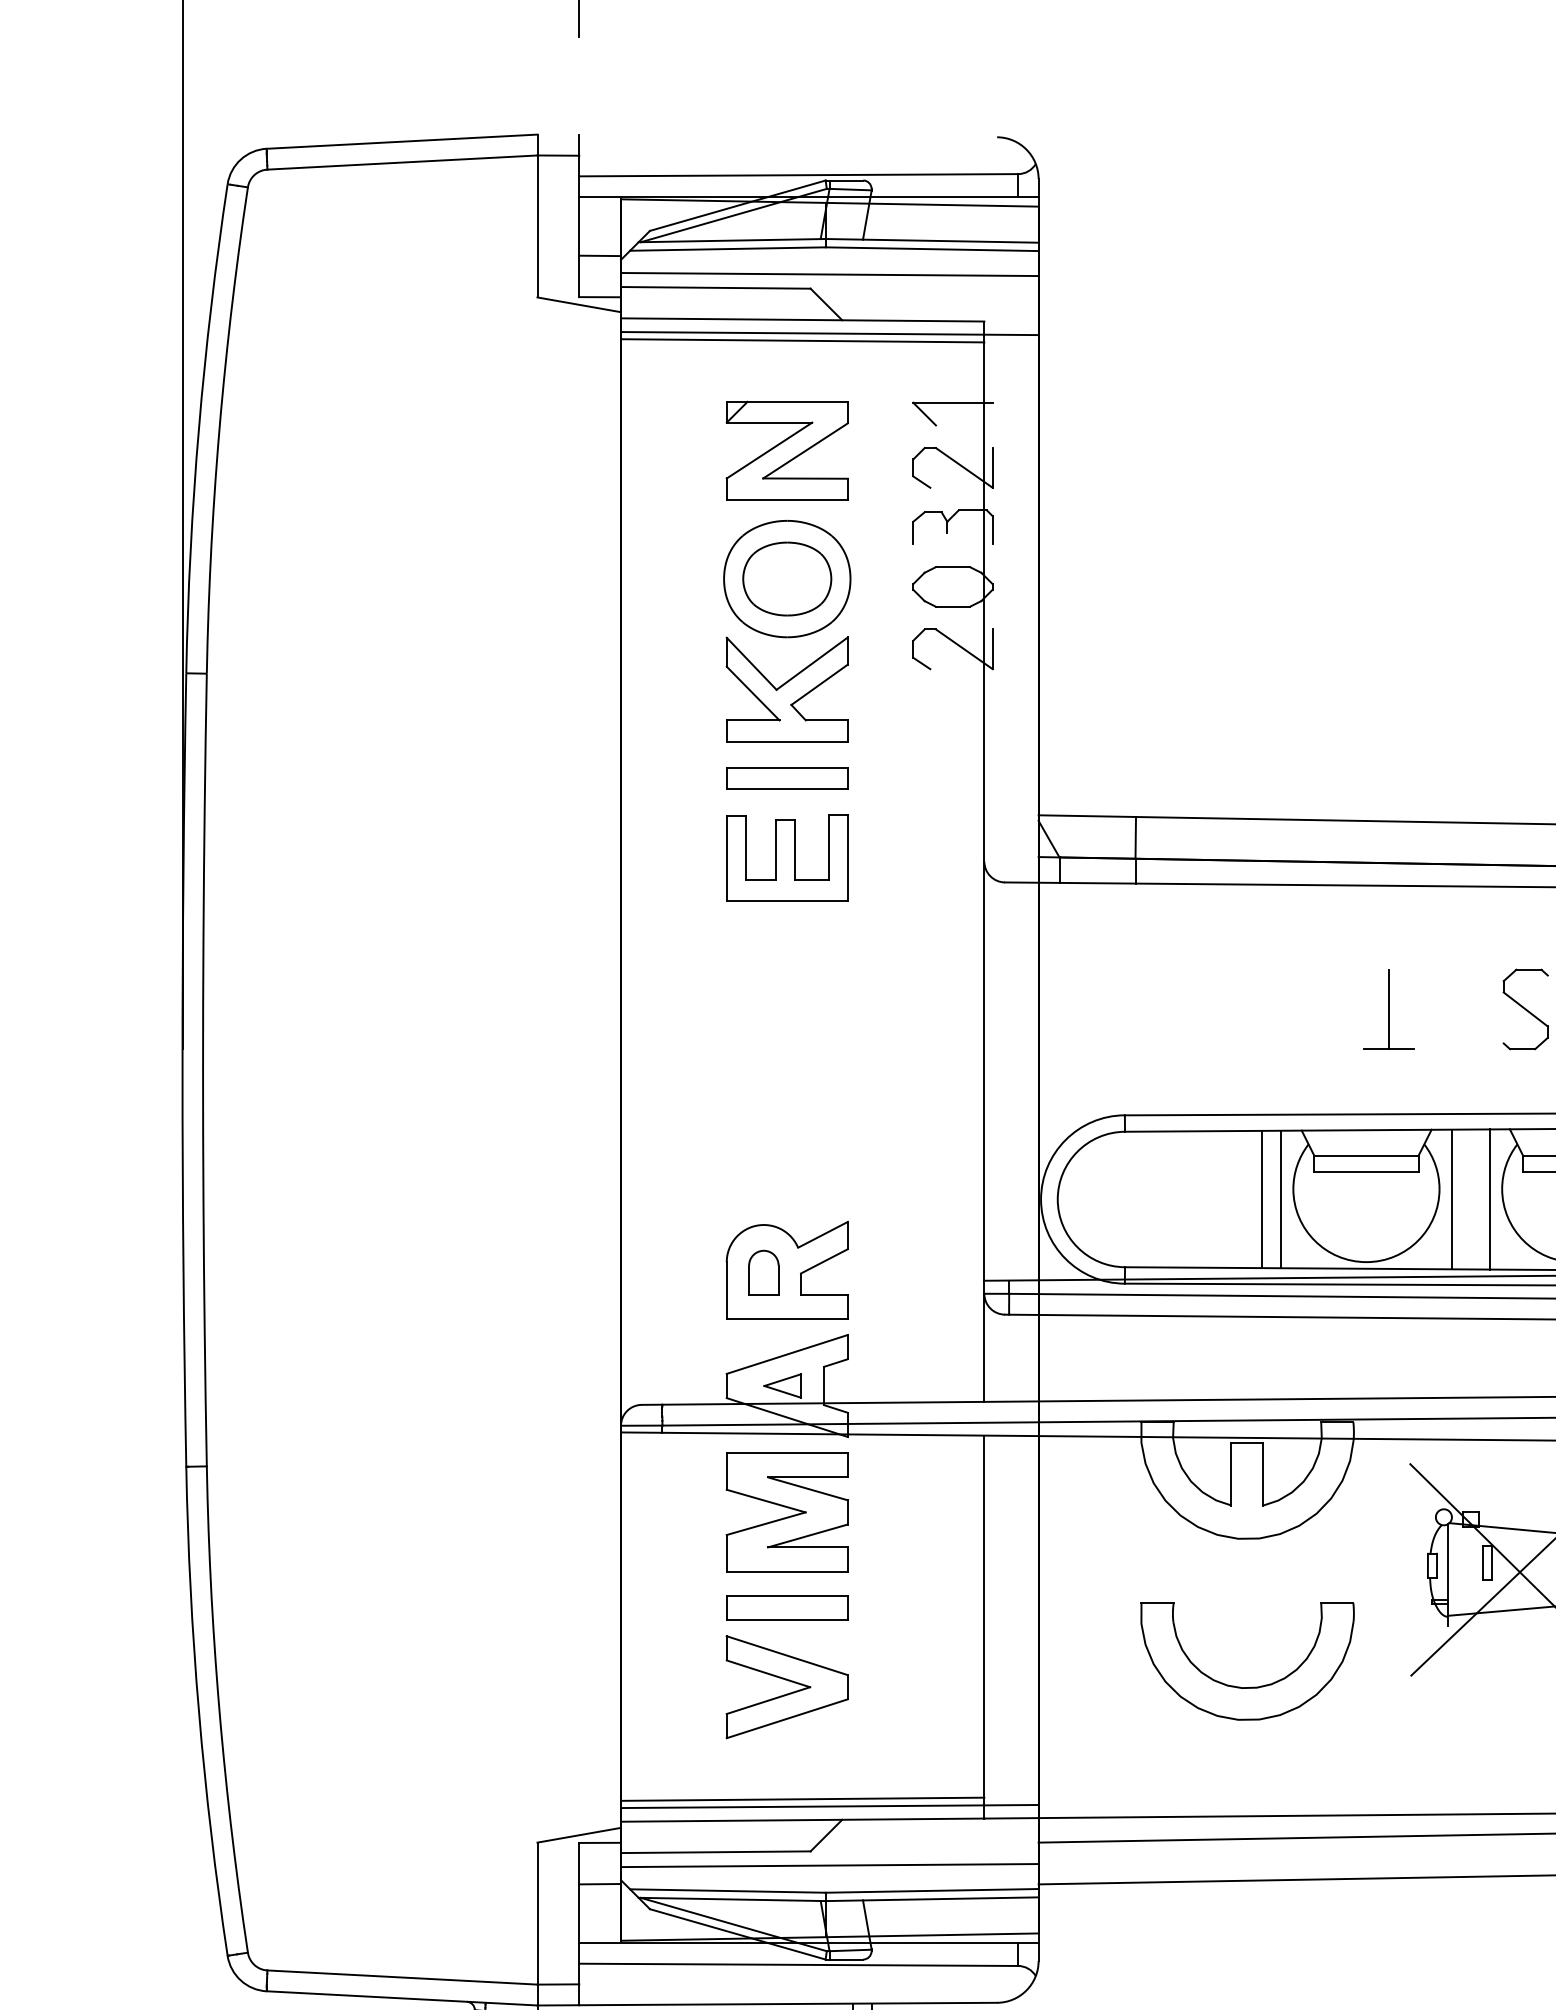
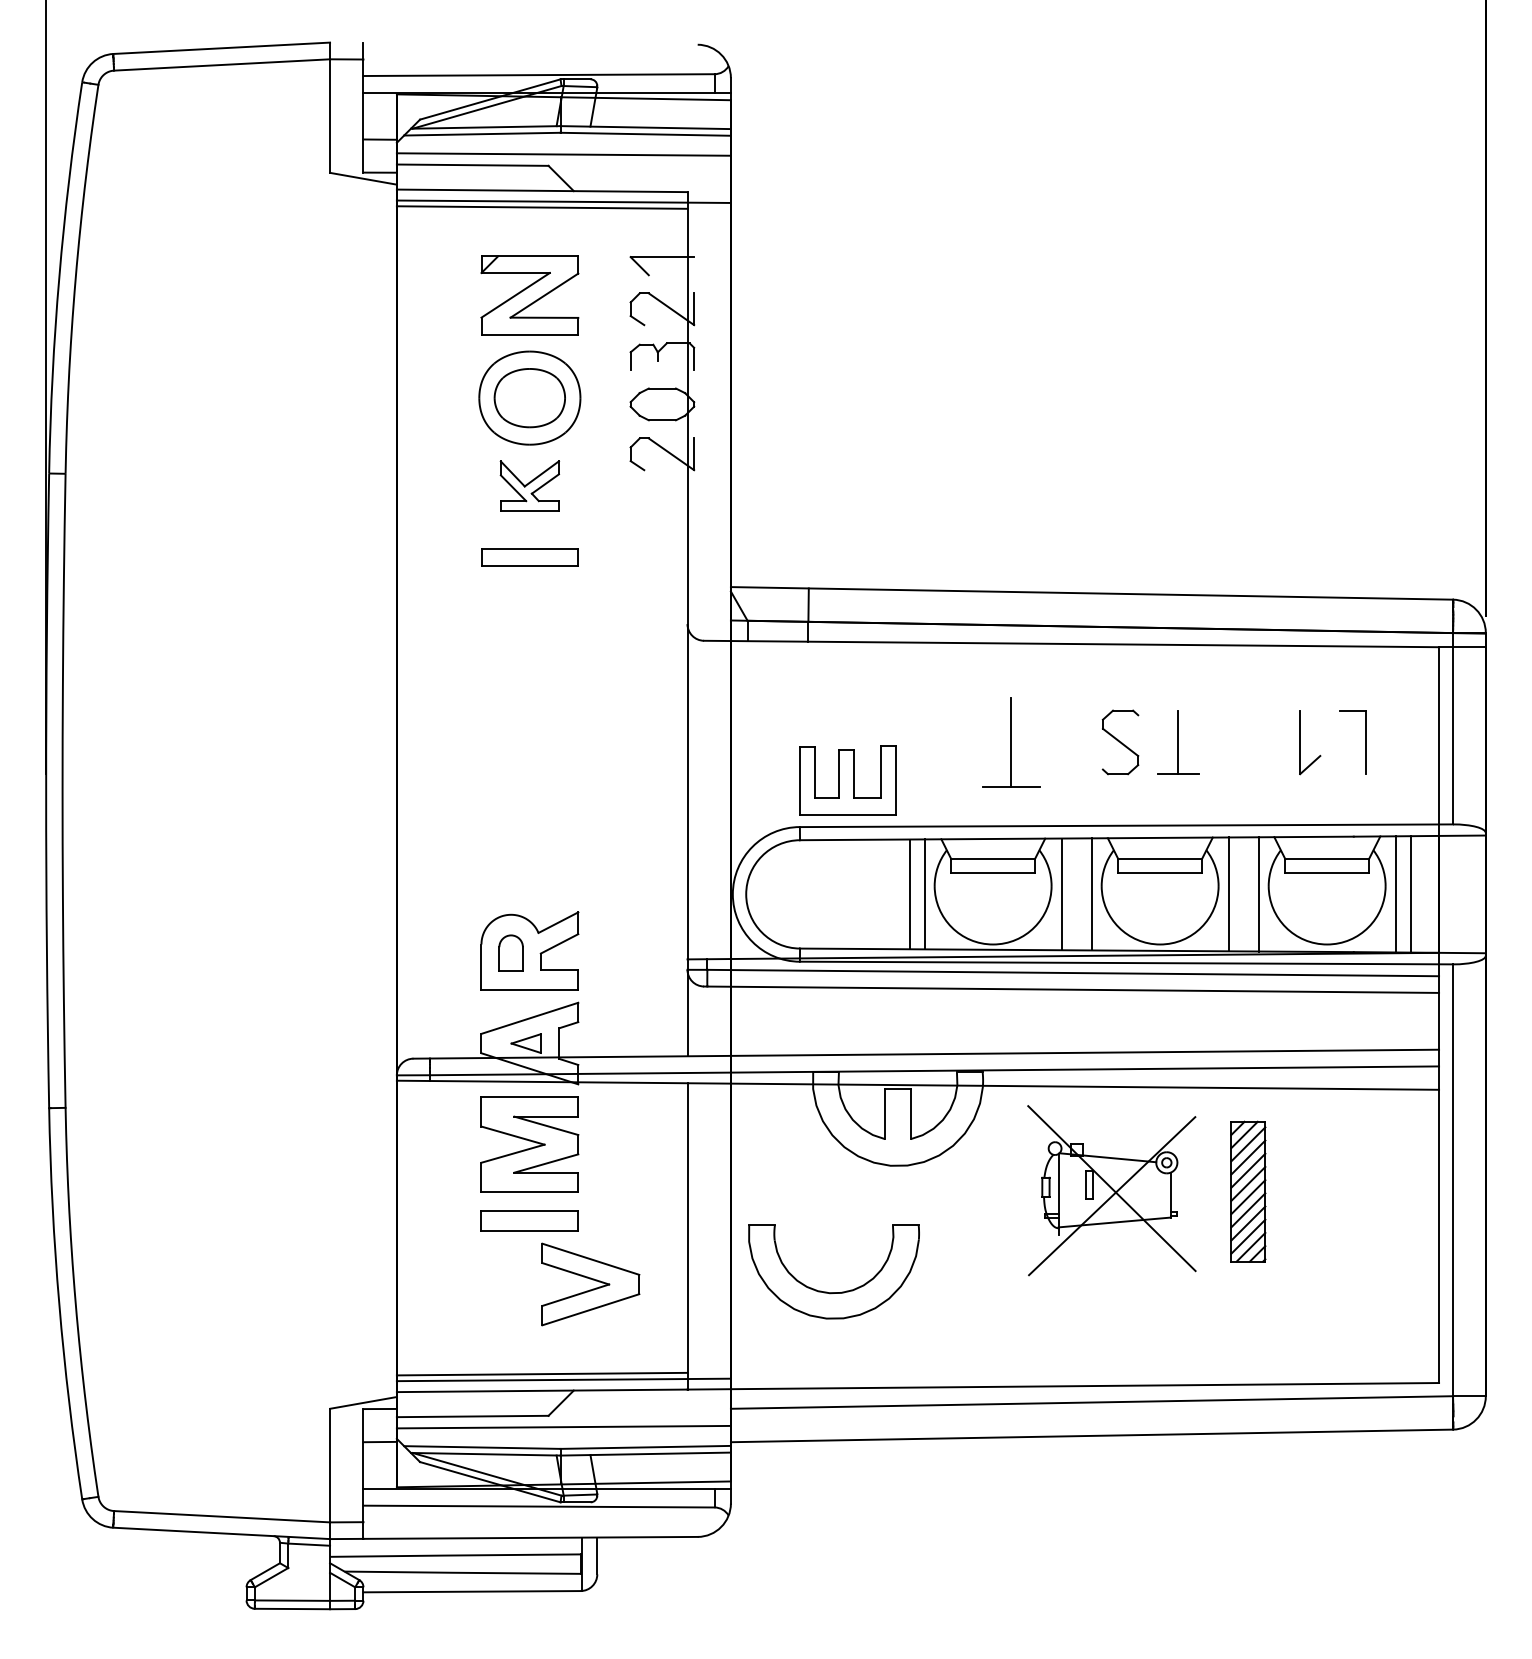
part: (786, 688) -> (529, 485), size x0.6
part: (786, 858) -> (847, 780), moved
part: (1389, 1009) -> (1011, 742), size x1.4
part: (1239, 1685) -> (827, 1291), moved
part: (786, 1687) -> (590, 1284), moved

